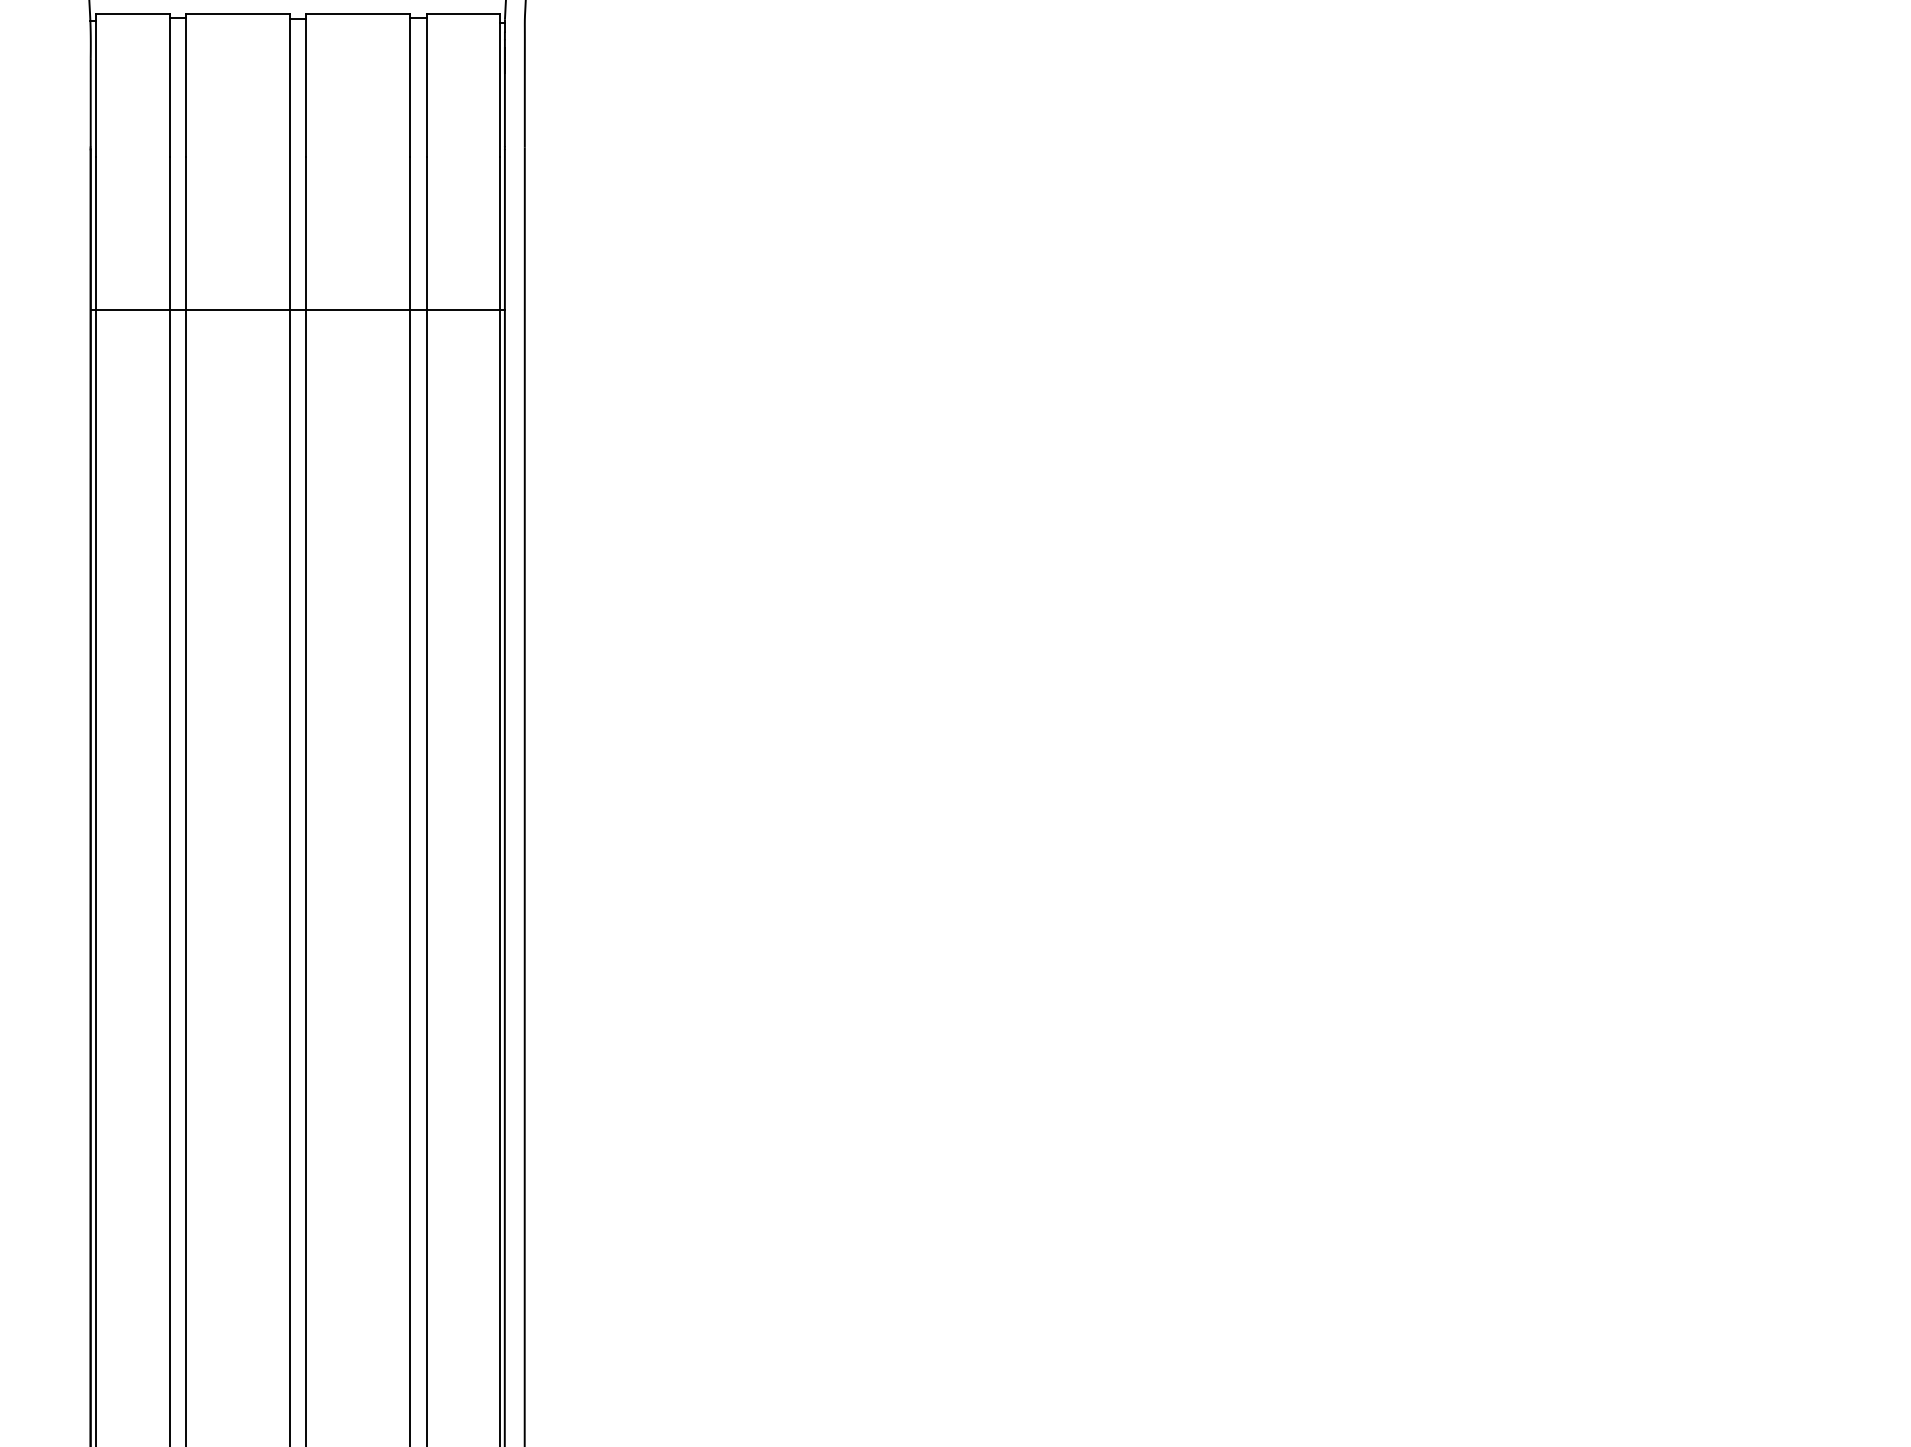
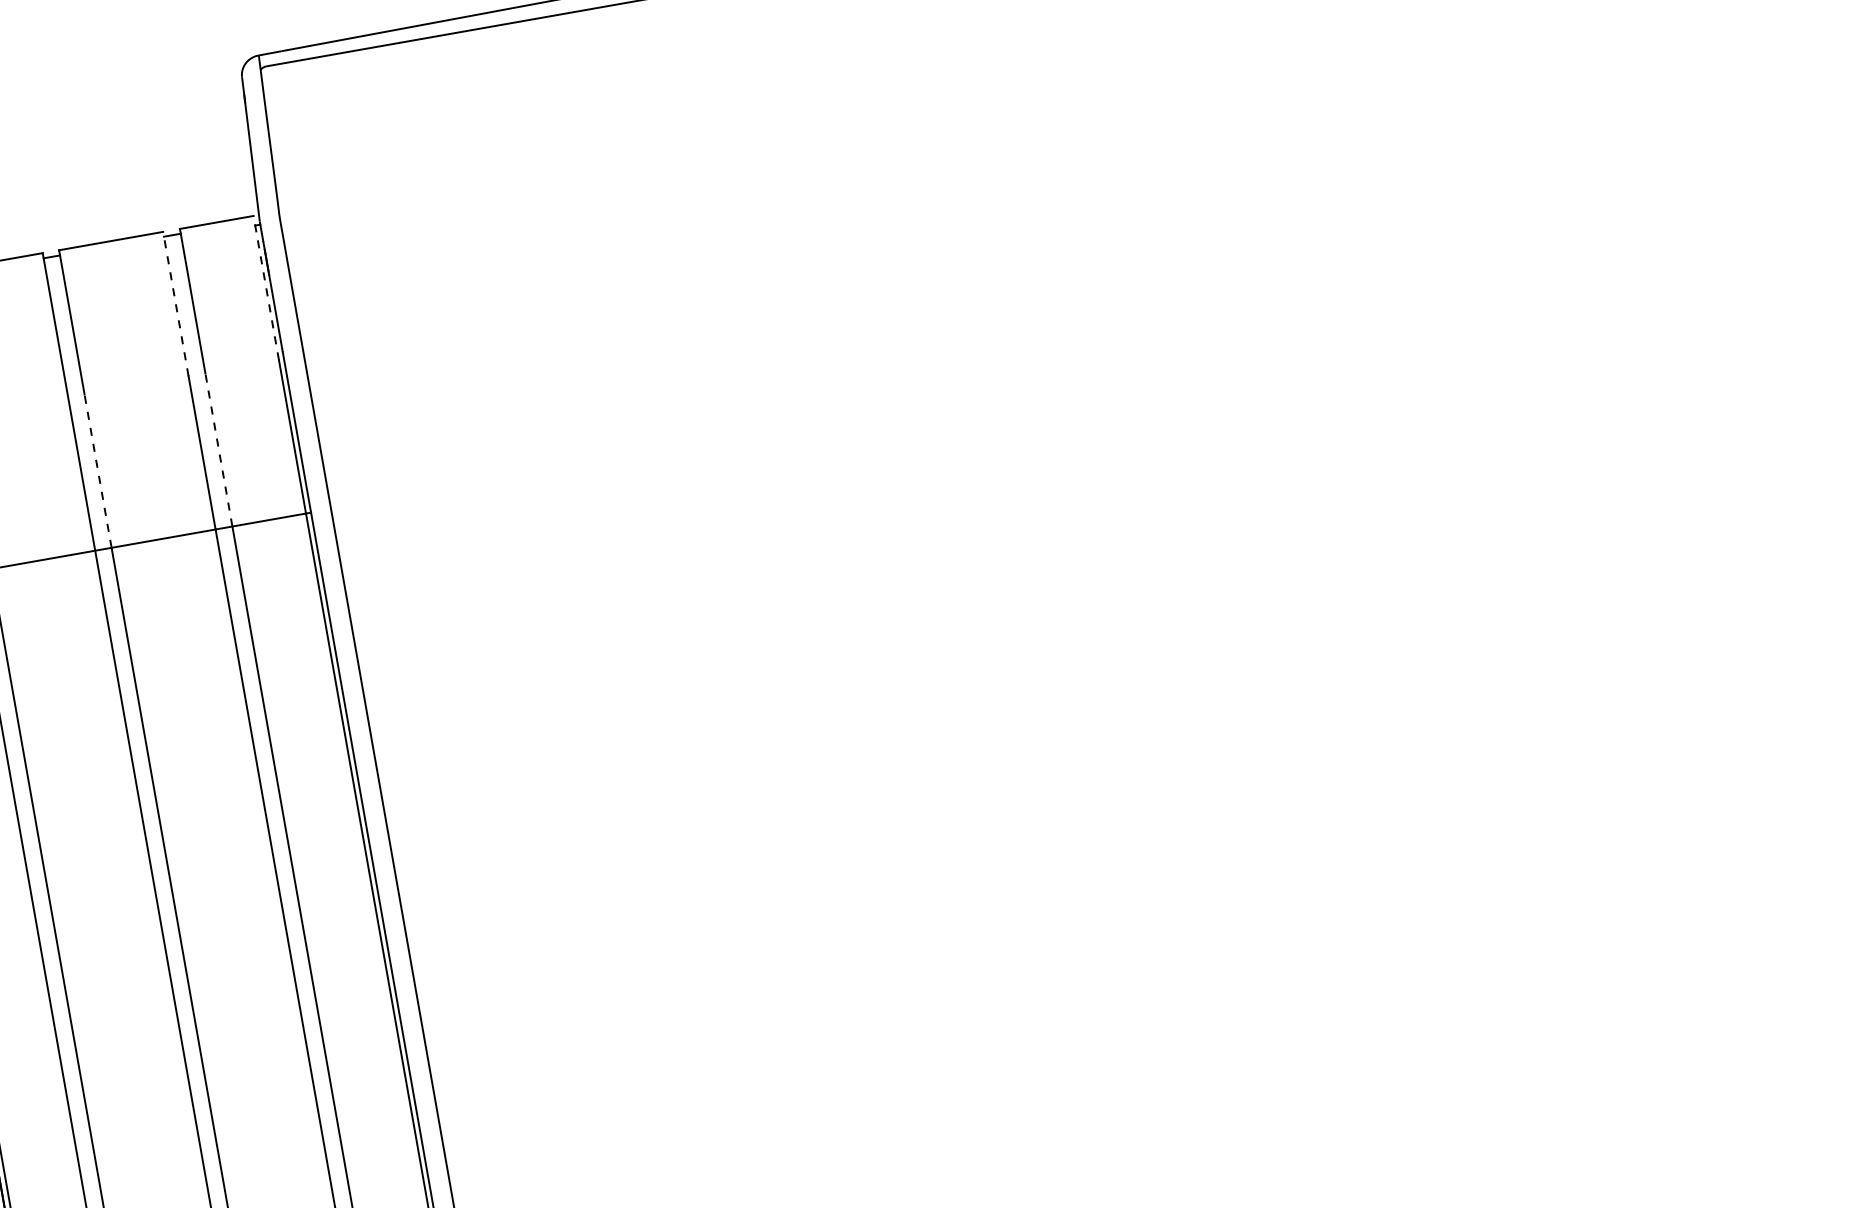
line: (409, 85) -> (175, 304), solid -> dashed
line: (499, 85) -> (265, 288), solid -> dashed
line: (306, 233) -> (98, 471), solid -> dashed
line: (426, 233) -> (218, 449), solid -> dashed

